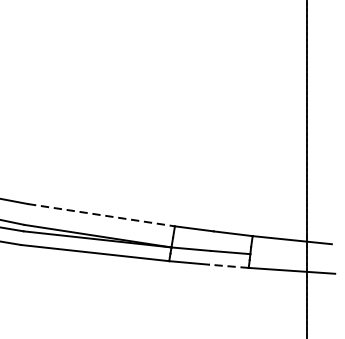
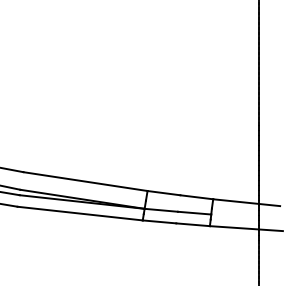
line: (101, 215) -> (85, 181), dashed -> solid
line: (229, 265) -> (193, 224), dashed -> solid

